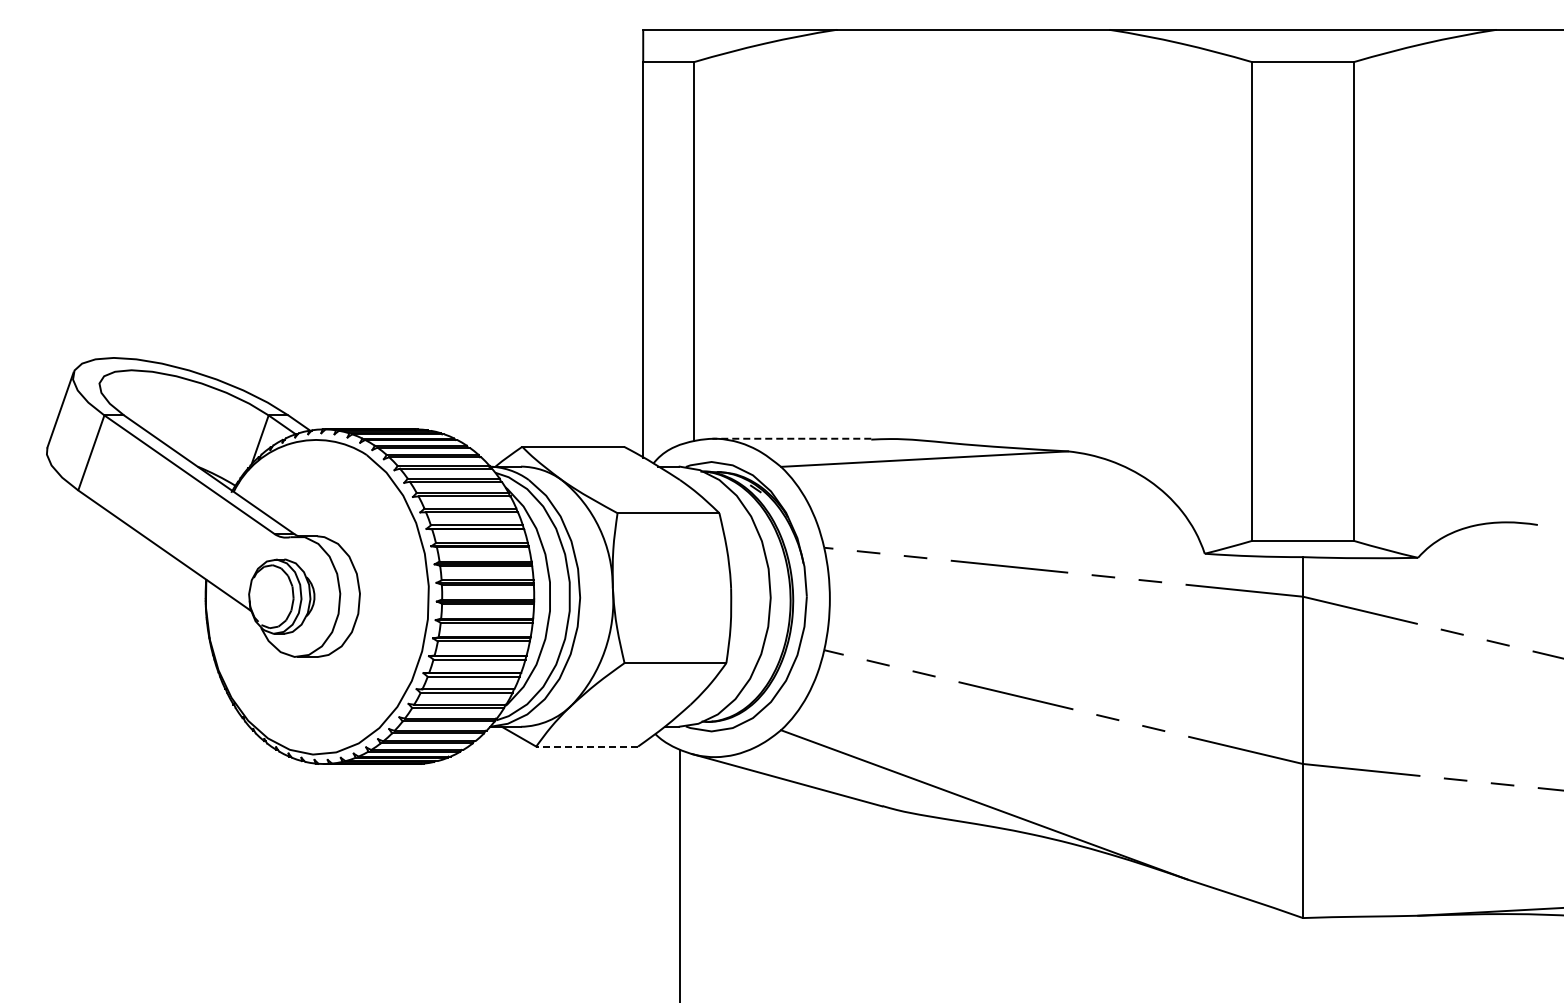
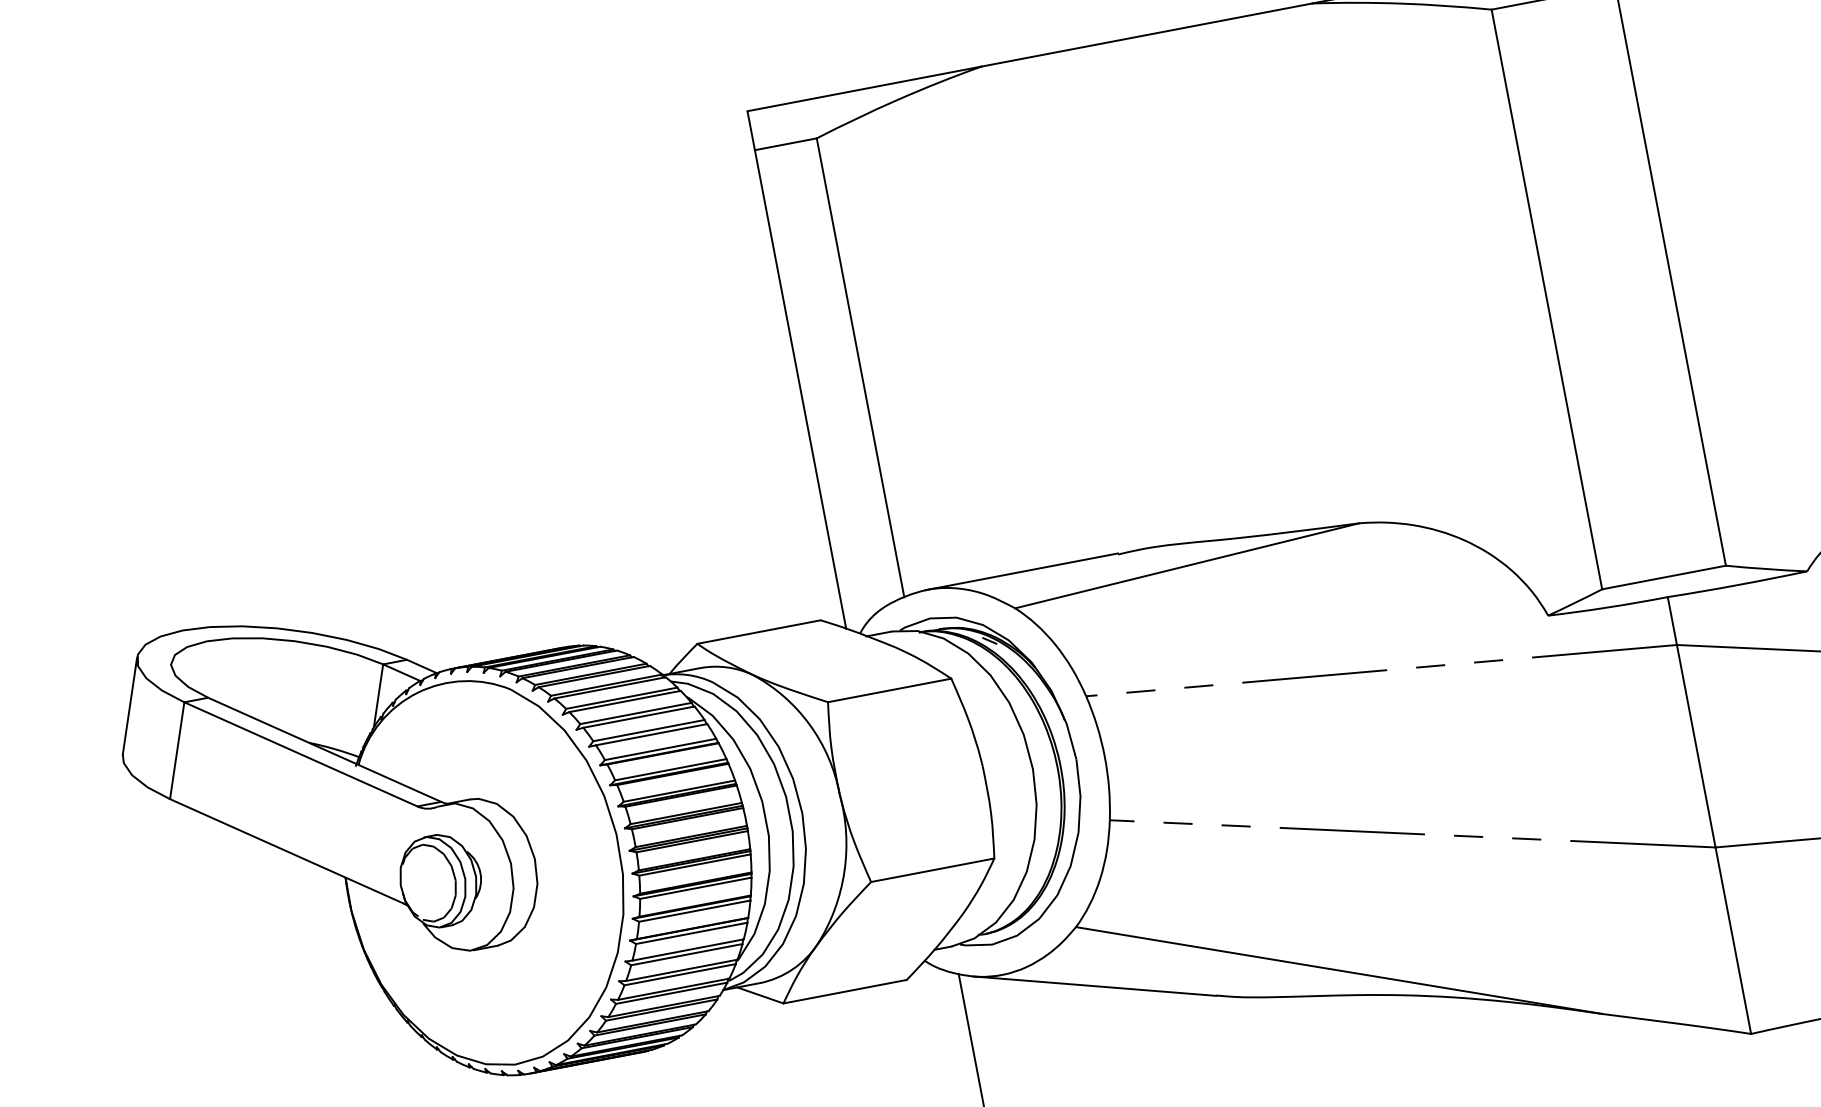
line: (791, 438) -> (1021, 571), dashed -> solid
line: (587, 746) -> (845, 991), dashed -> solid

